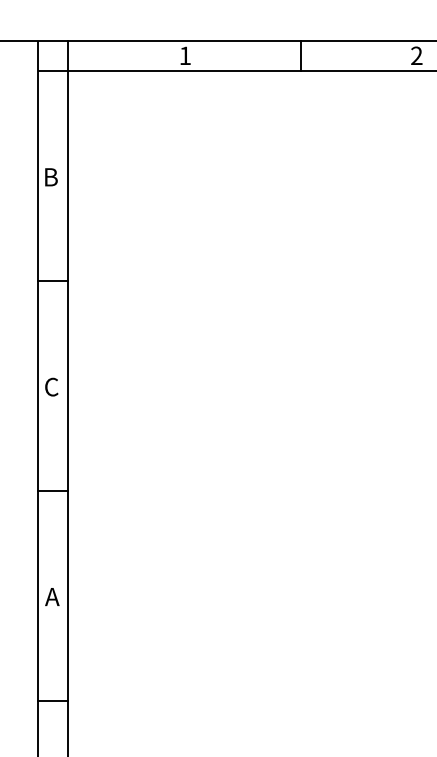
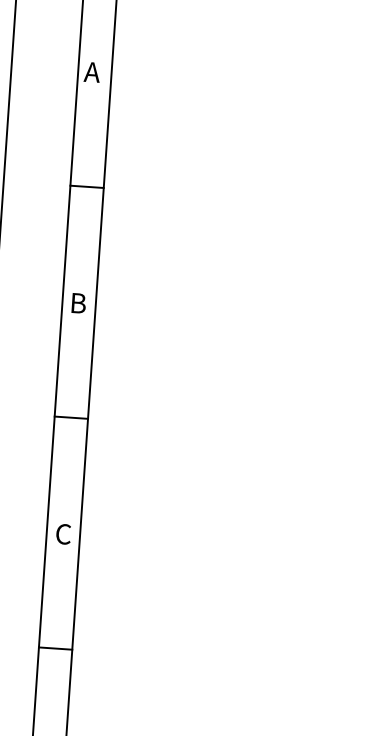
text: (50, 177) -> (92, 72), B -> А
text: (51, 386) -> (77, 302), С -> B
text: (52, 596) -> (63, 533), А -> С

